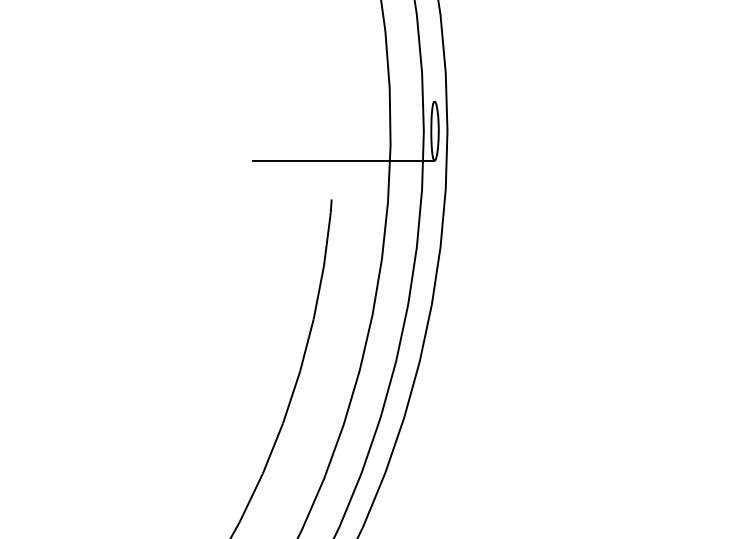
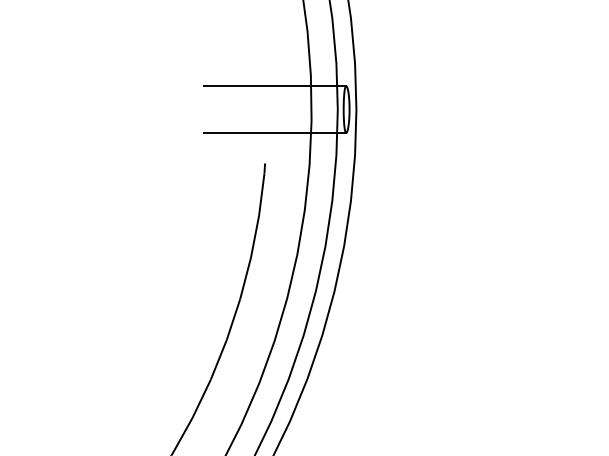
line: (343, 101) -> (274, 86), added

